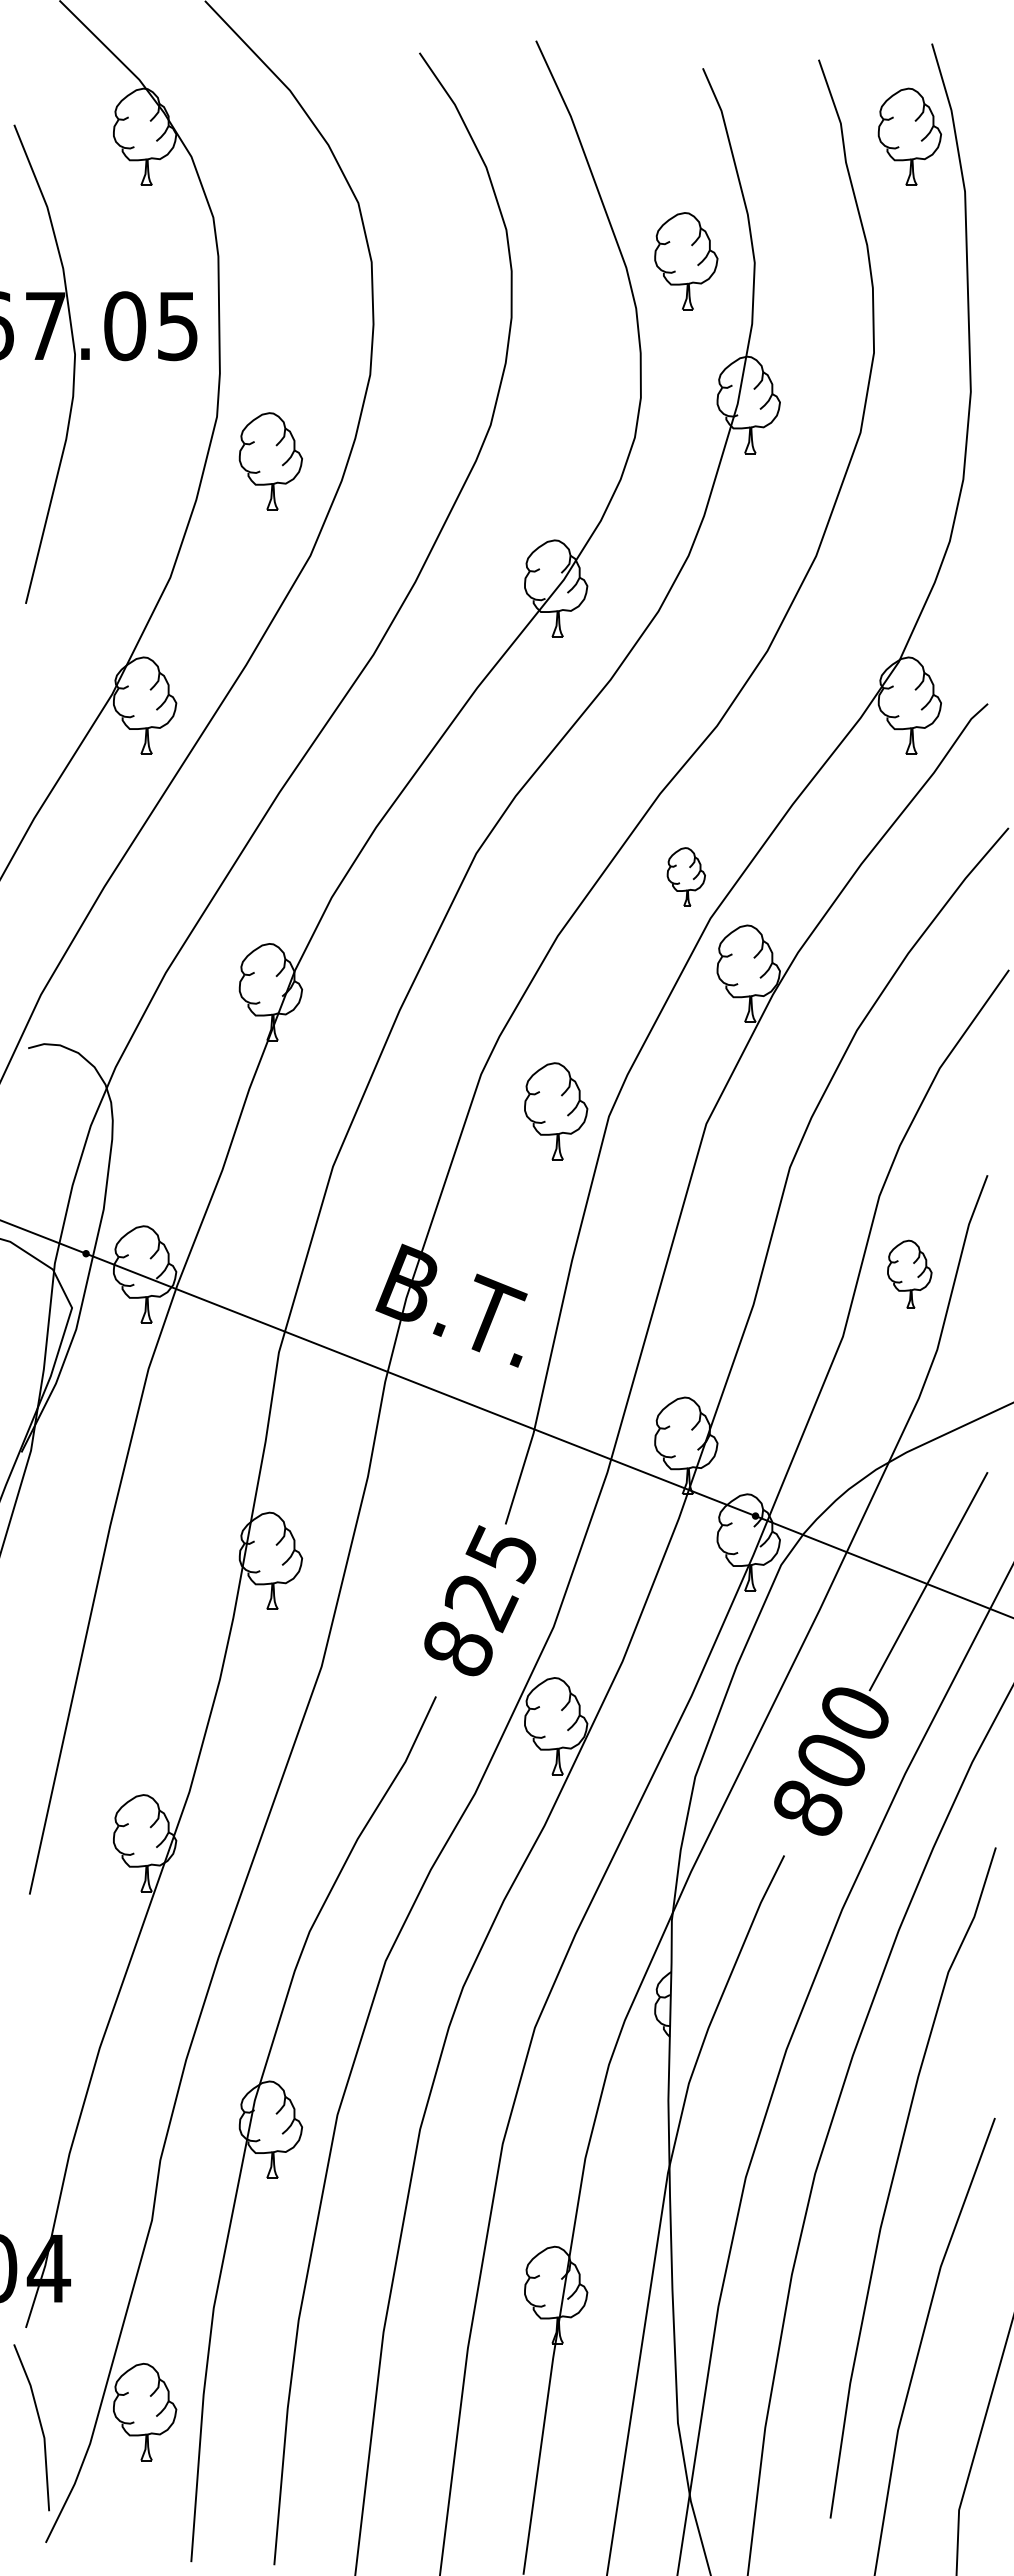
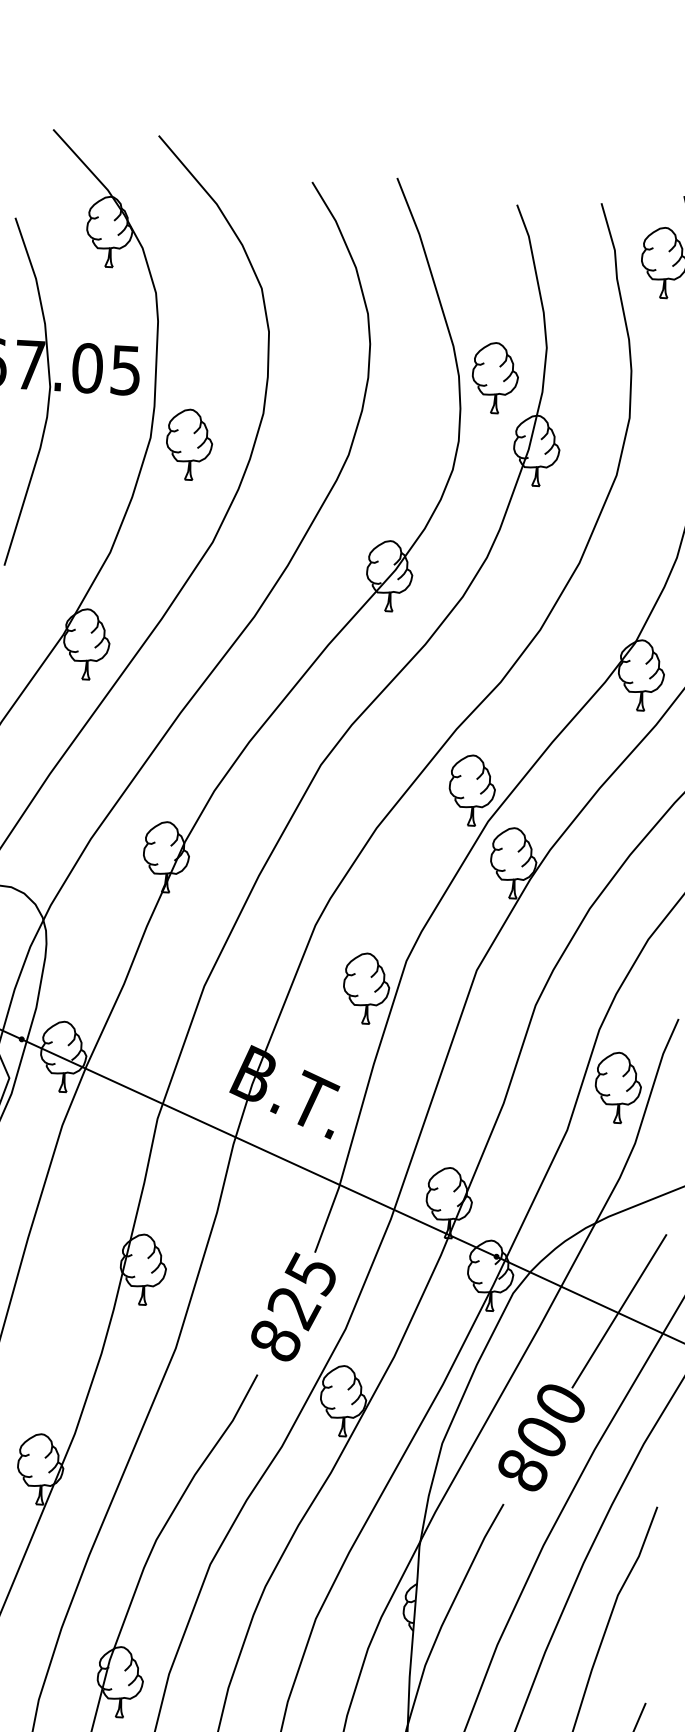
part: (686, 261) -> (495, 378), moved
part: (270, 461) -> (189, 444), moved
part: (686, 876) -> (472, 790), size x1.67
part: (556, 1111) -> (366, 988), moved
part: (909, 1274) -> (618, 1087), size x1.43

